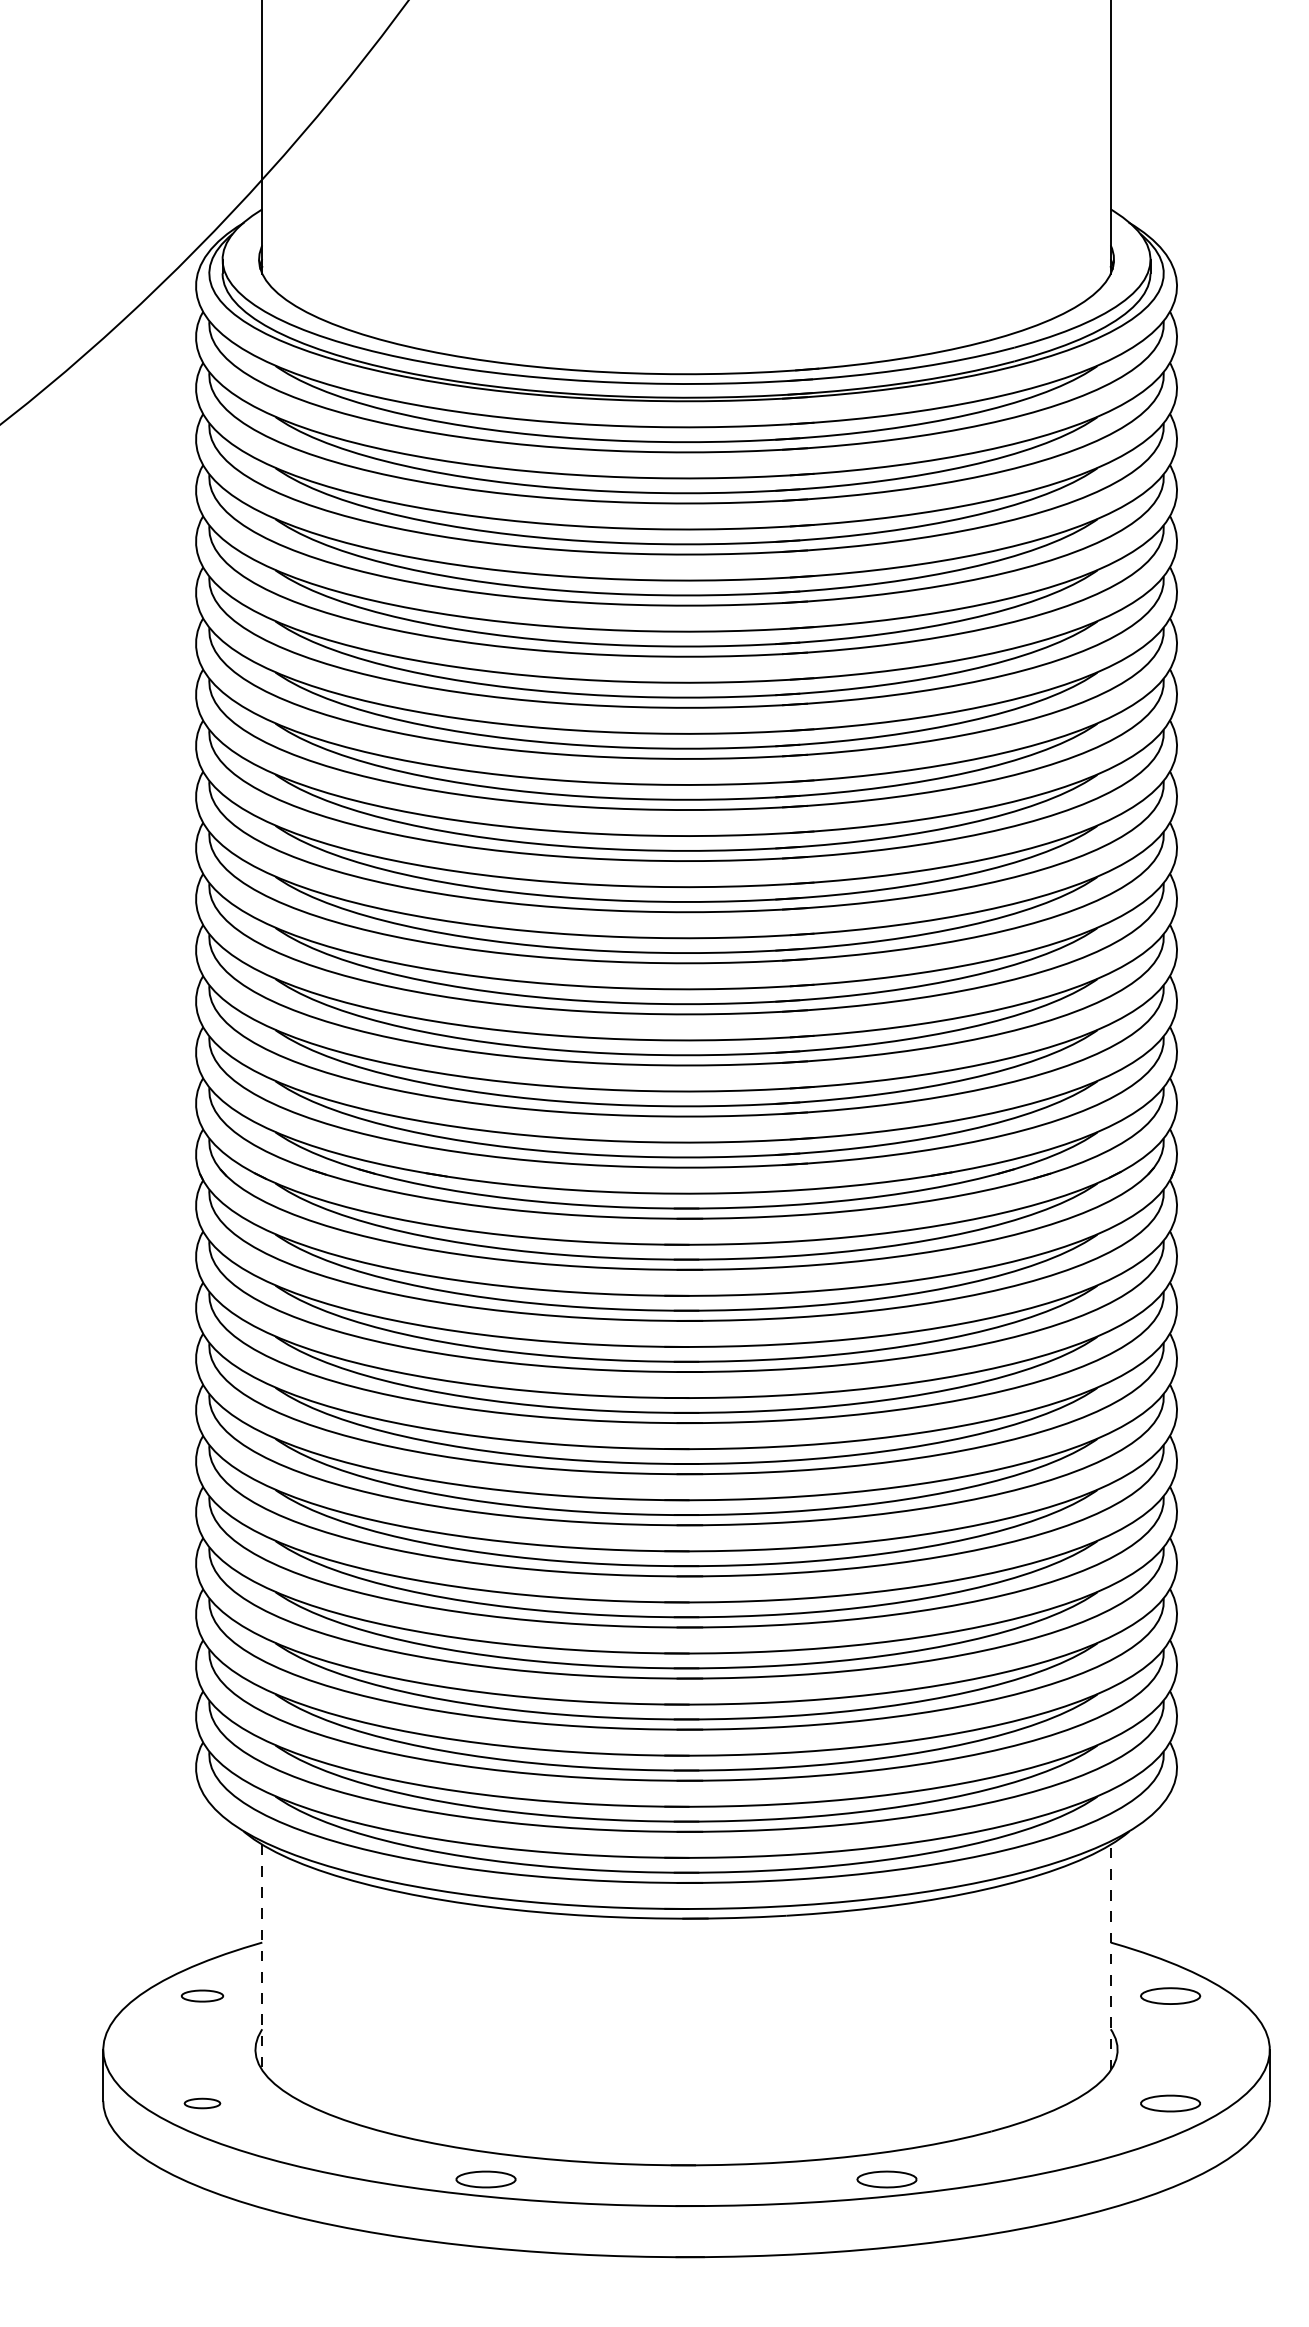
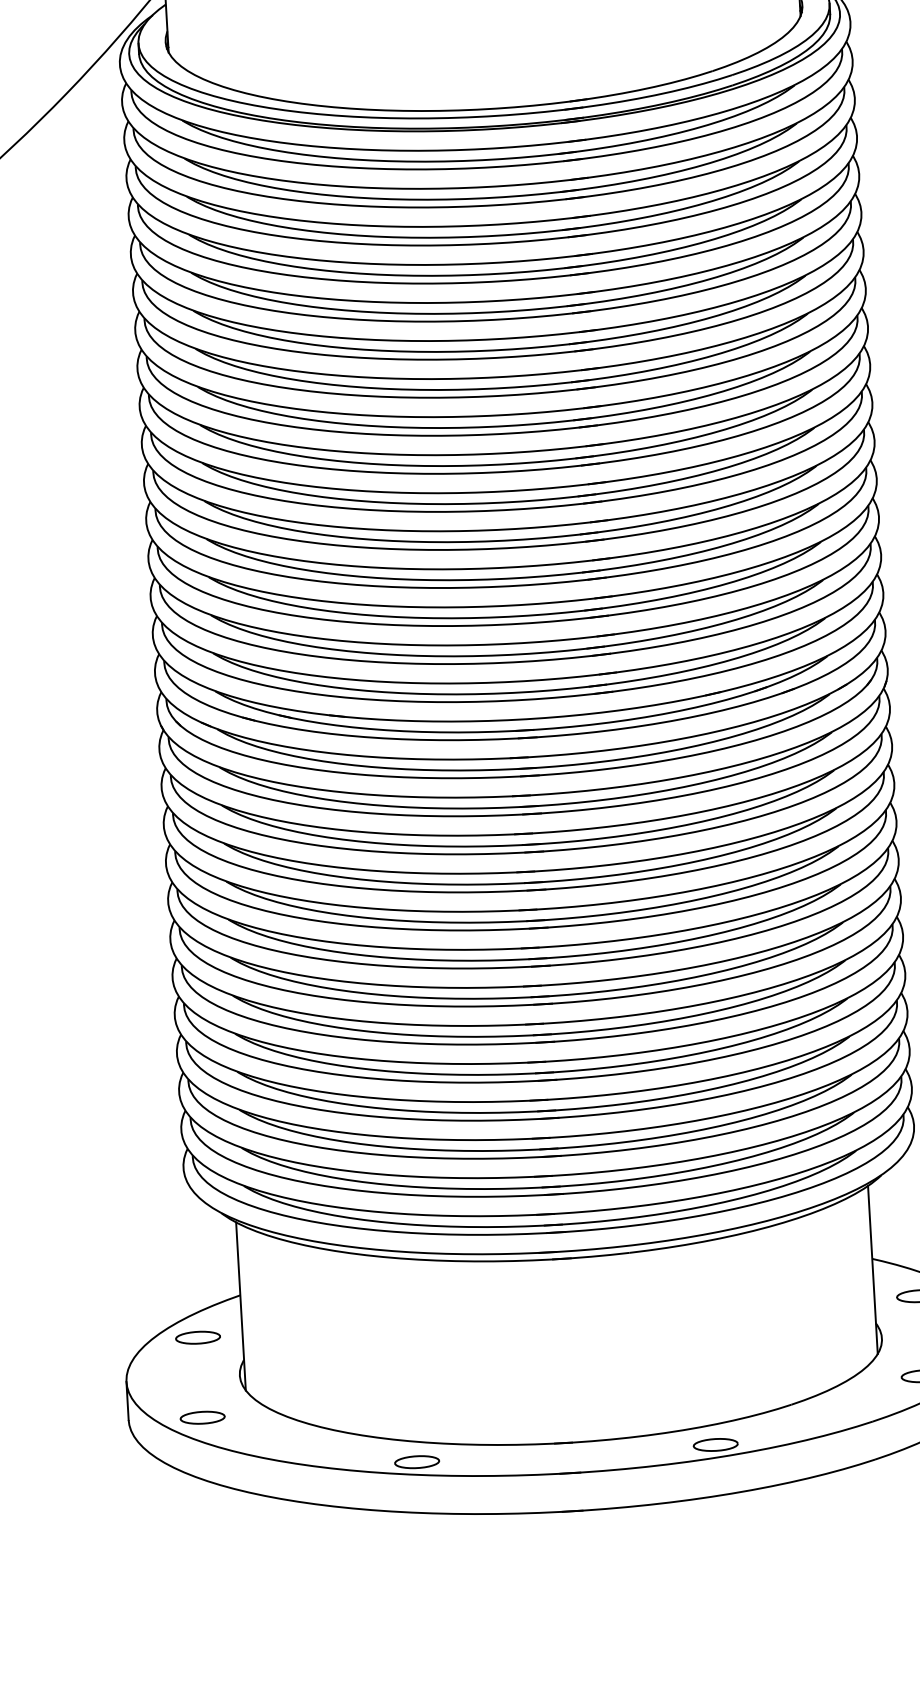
line: (262, 1957) -> (241, 1306), dashed -> solid
line: (1110, 1957) -> (872, 1270), dashed -> solid
part: (202, 1995) -> (198, 1337), size x1.43
part: (202, 2103) -> (202, 1417), size x1.67

